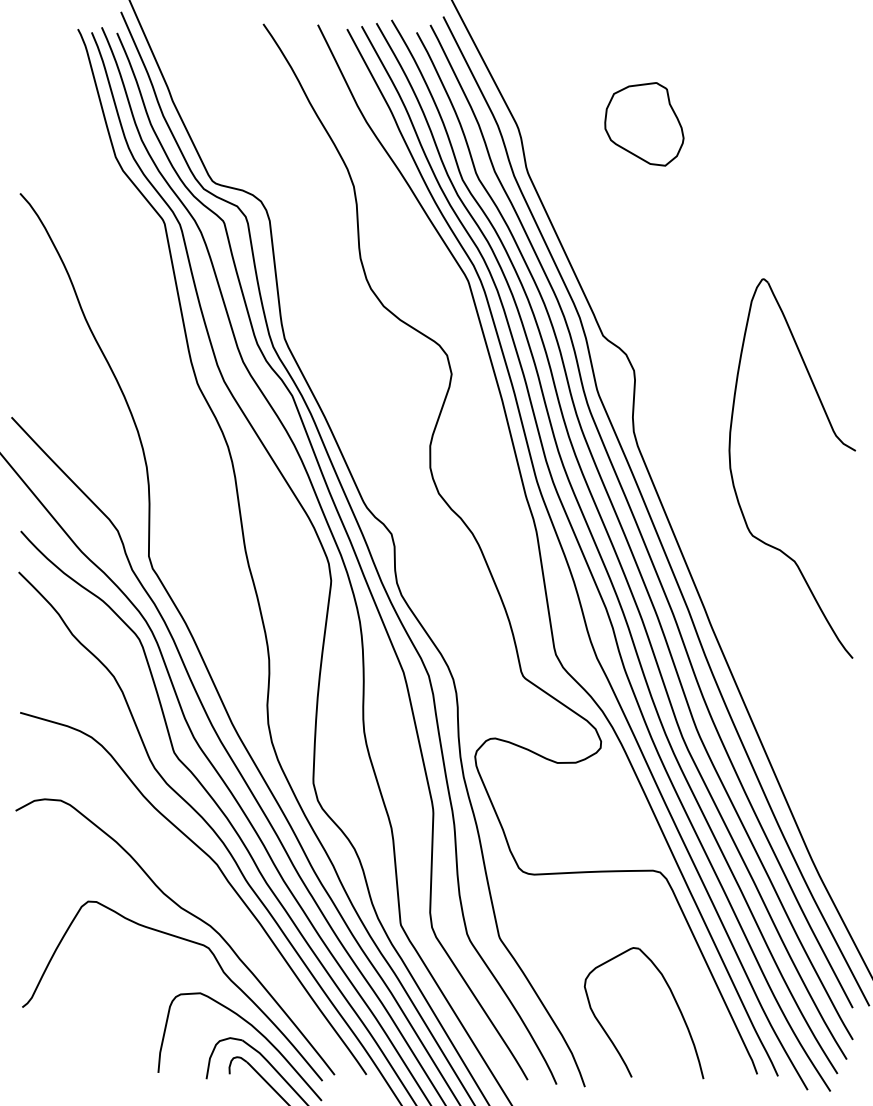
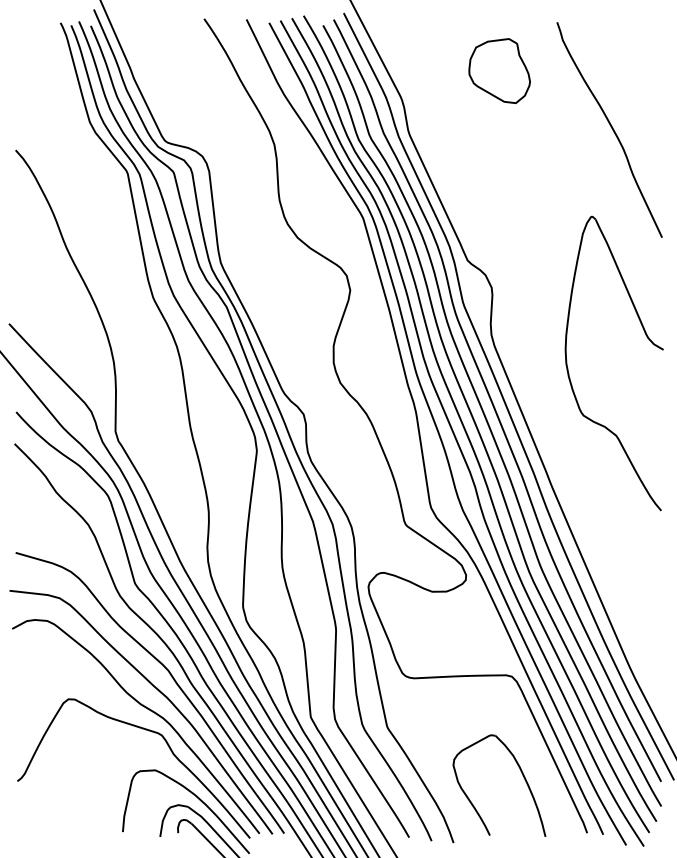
part: (644, 124) -> (499, 71), moved
curve: (789, 166) -> (612, 129), added
curve: (205, 892) -> (159, 692), added

